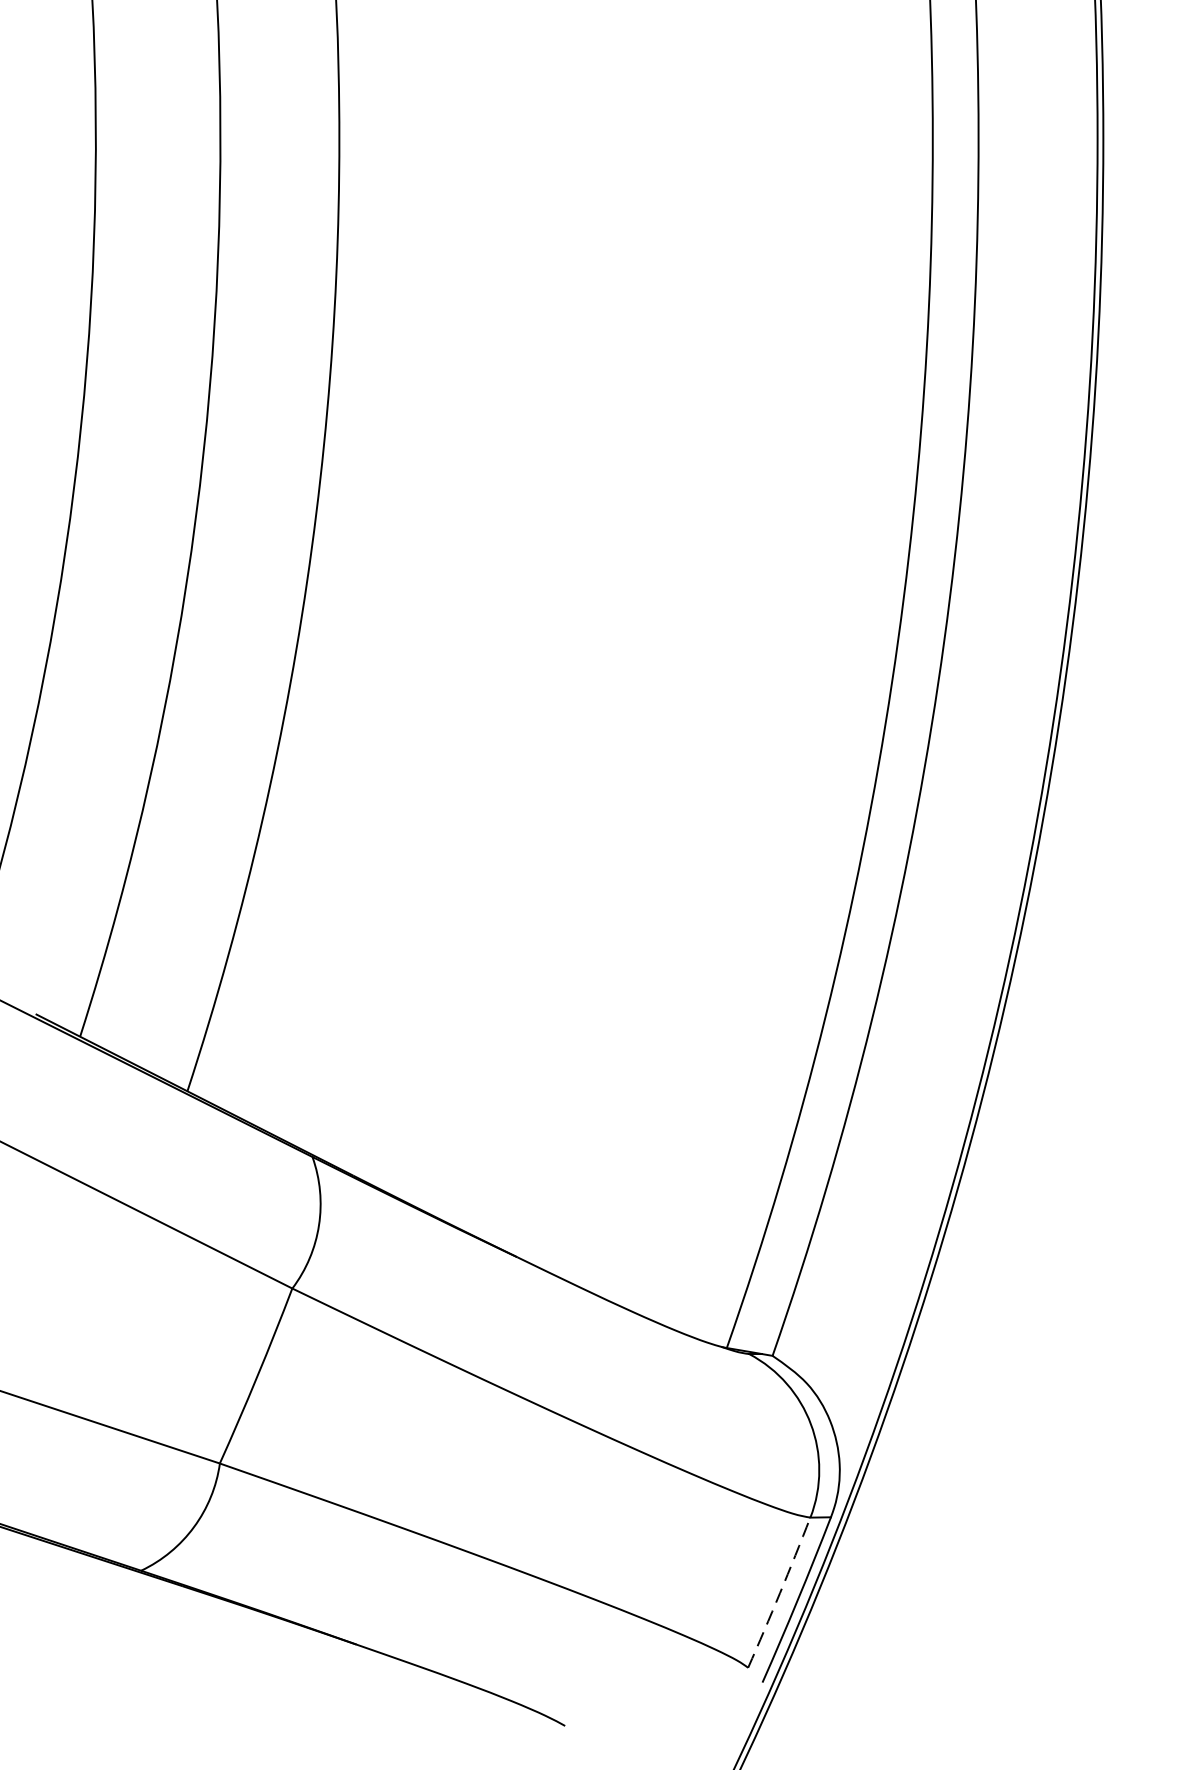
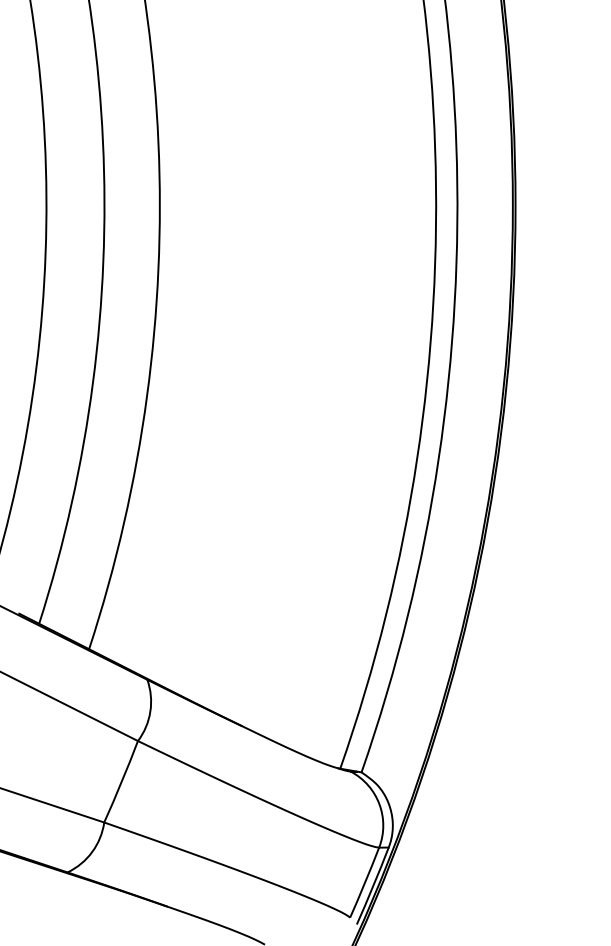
arc: (781, 1592) -> (365, 882), dashed -> solid

